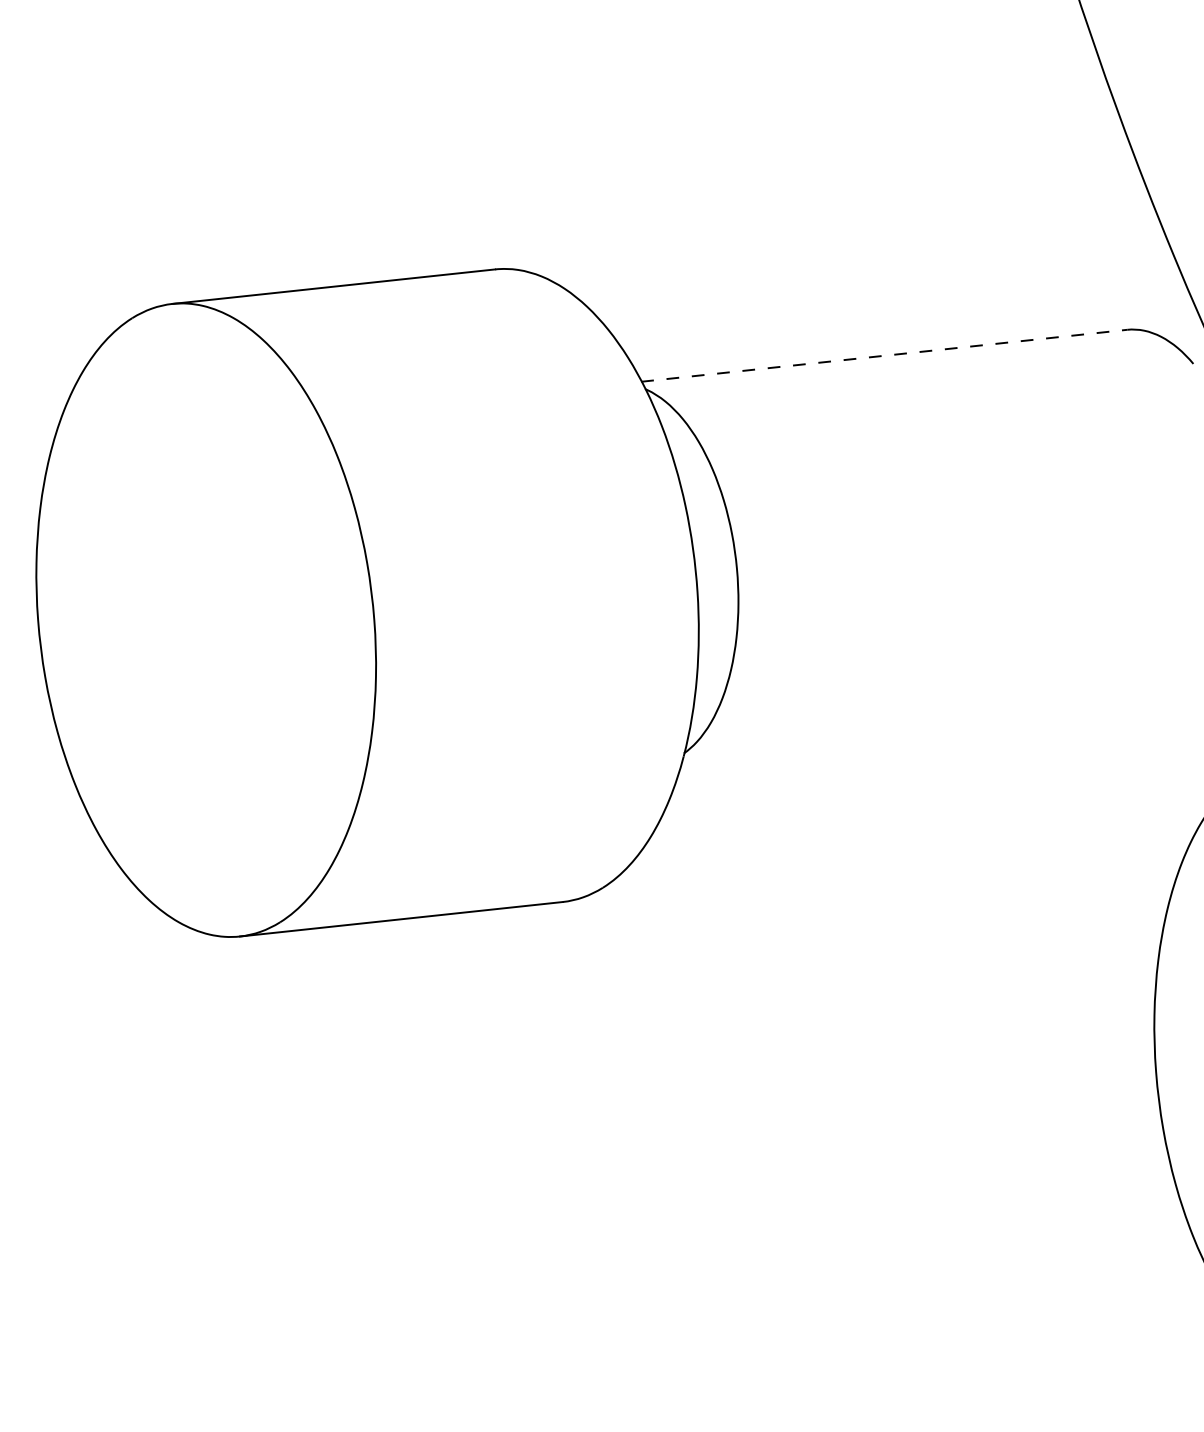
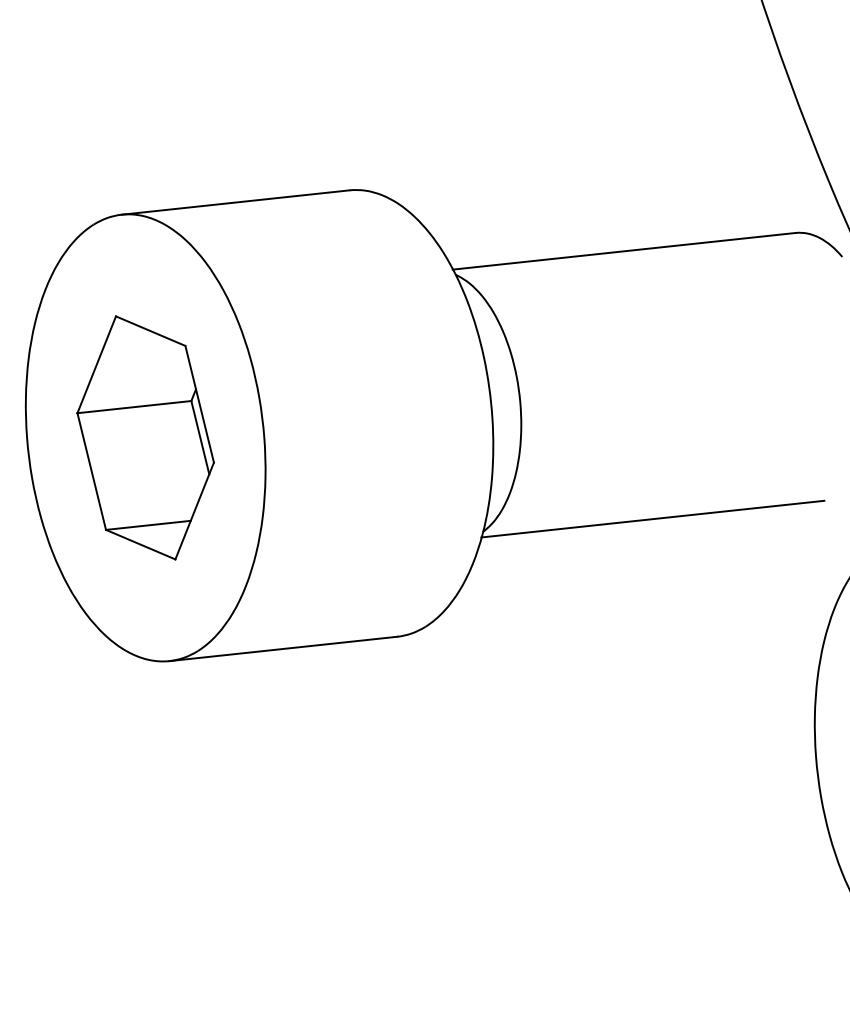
line: (884, 355) -> (624, 251), dashed -> solid
part: (205, 619) -> (145, 437), added
line: (924, 735) -> (652, 519), added

